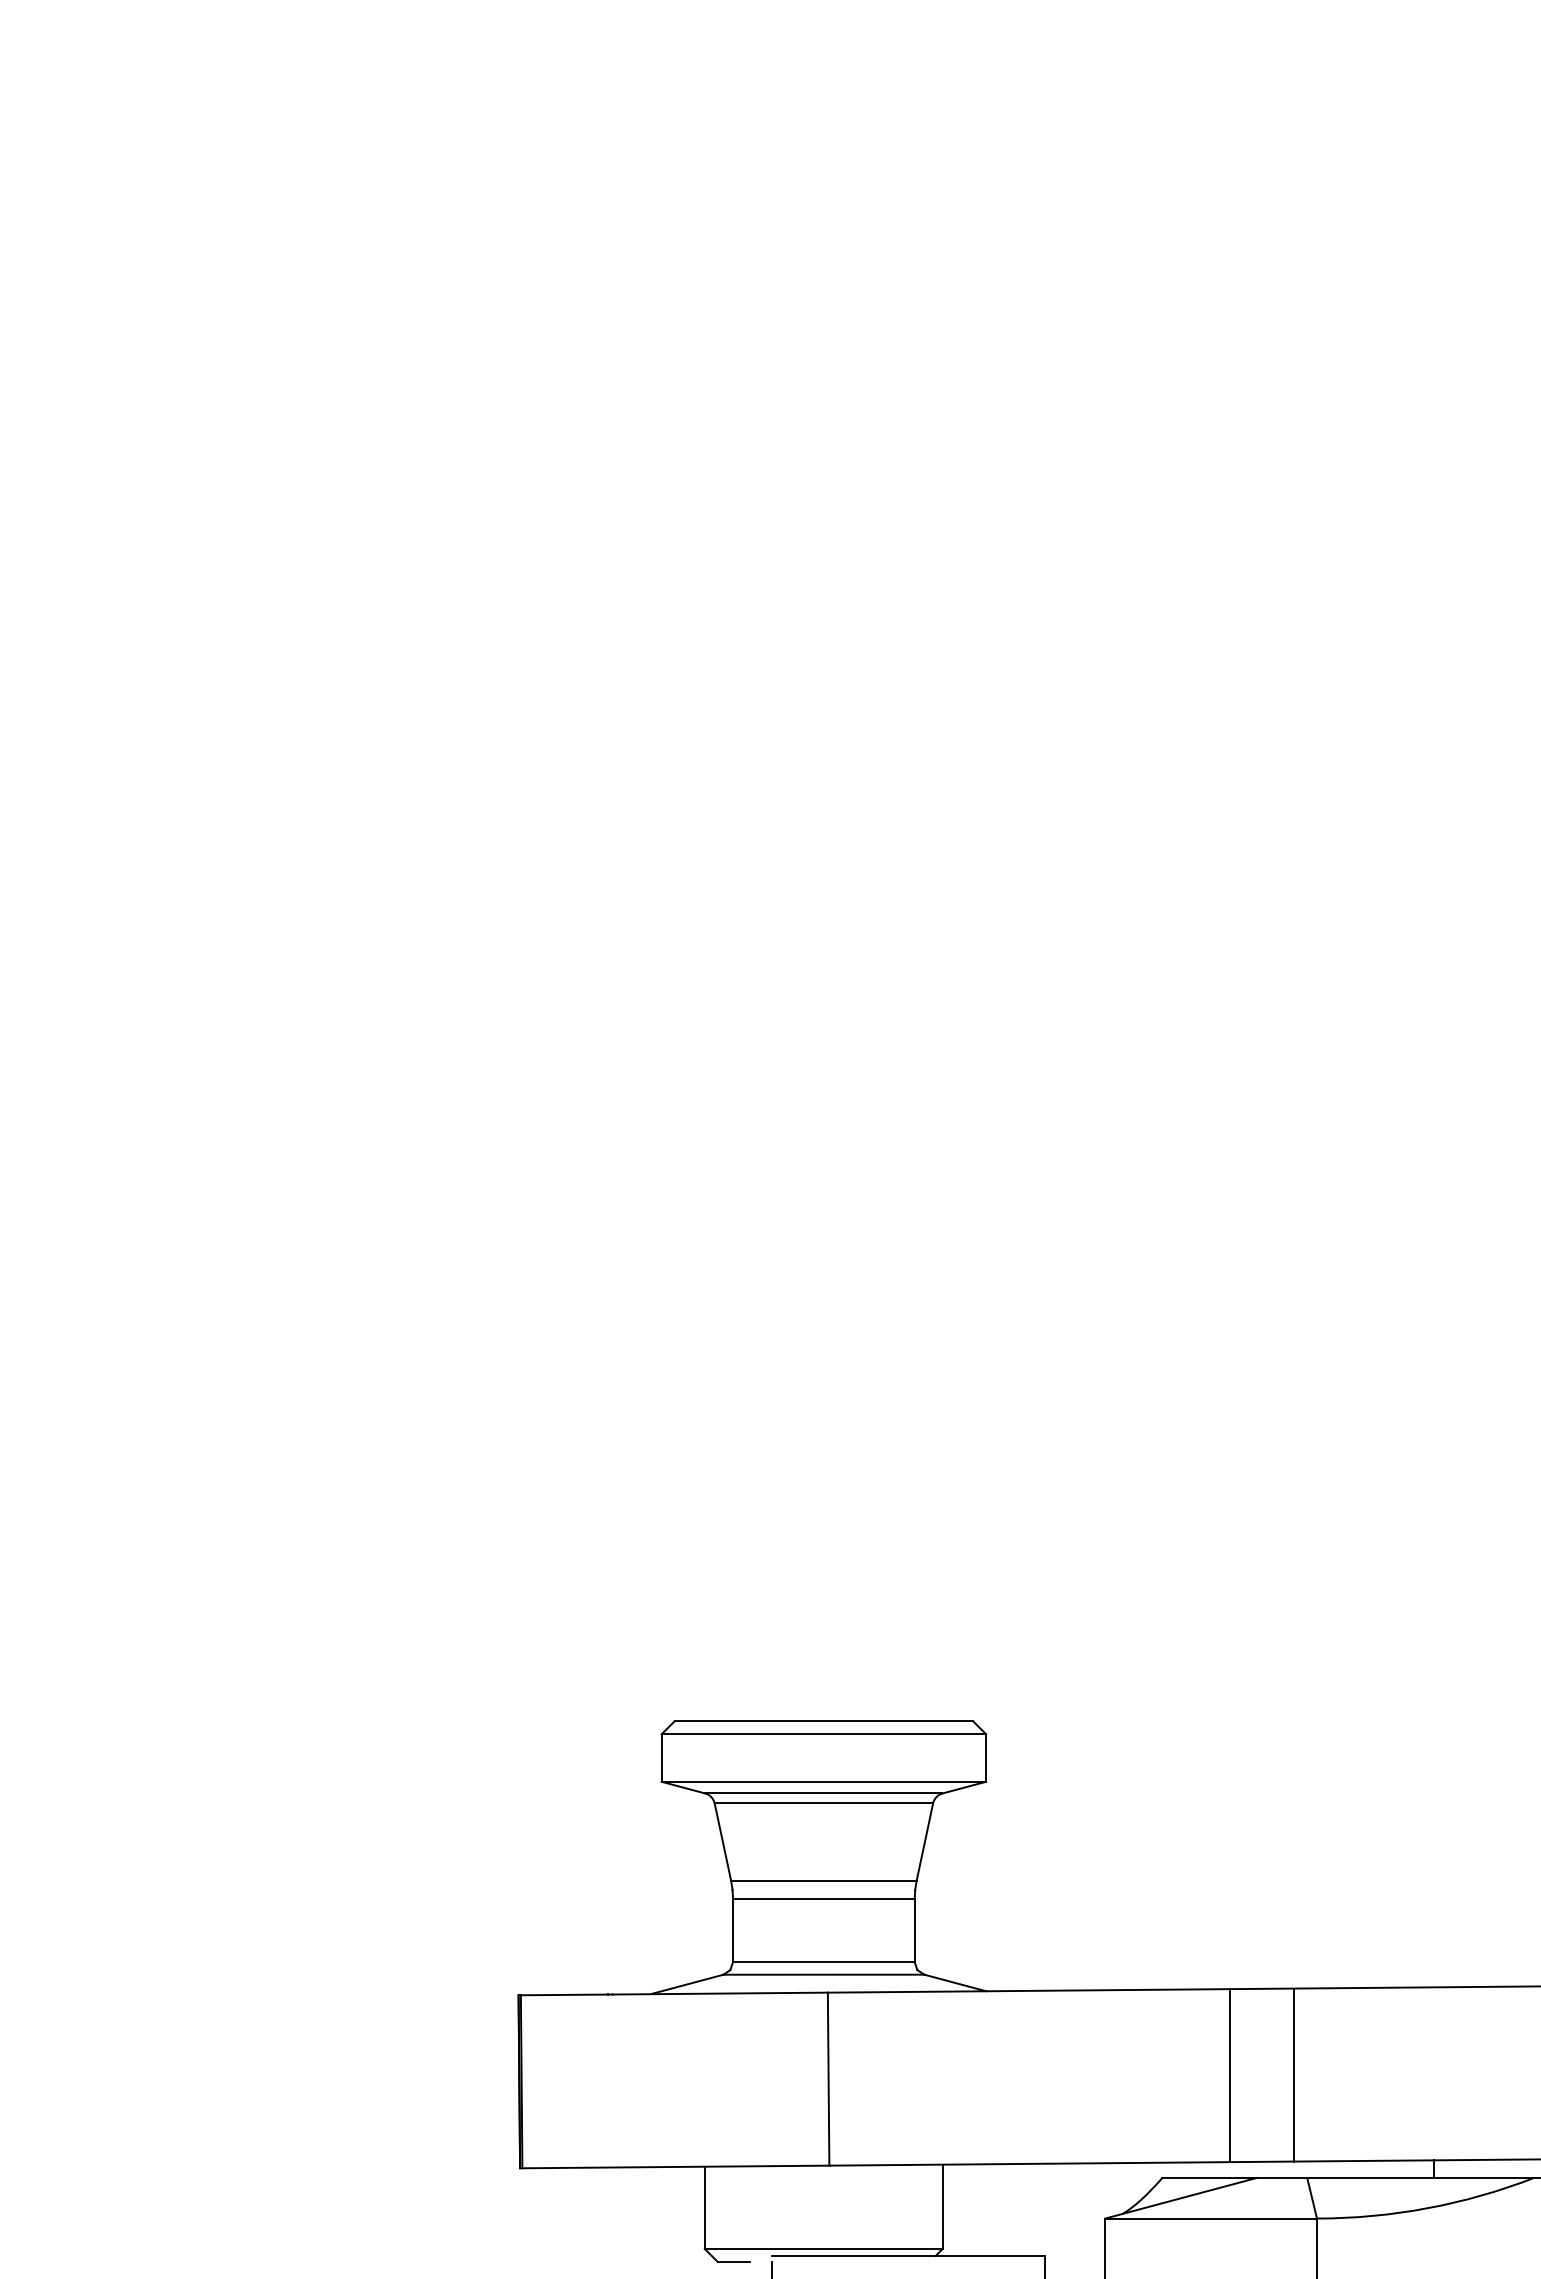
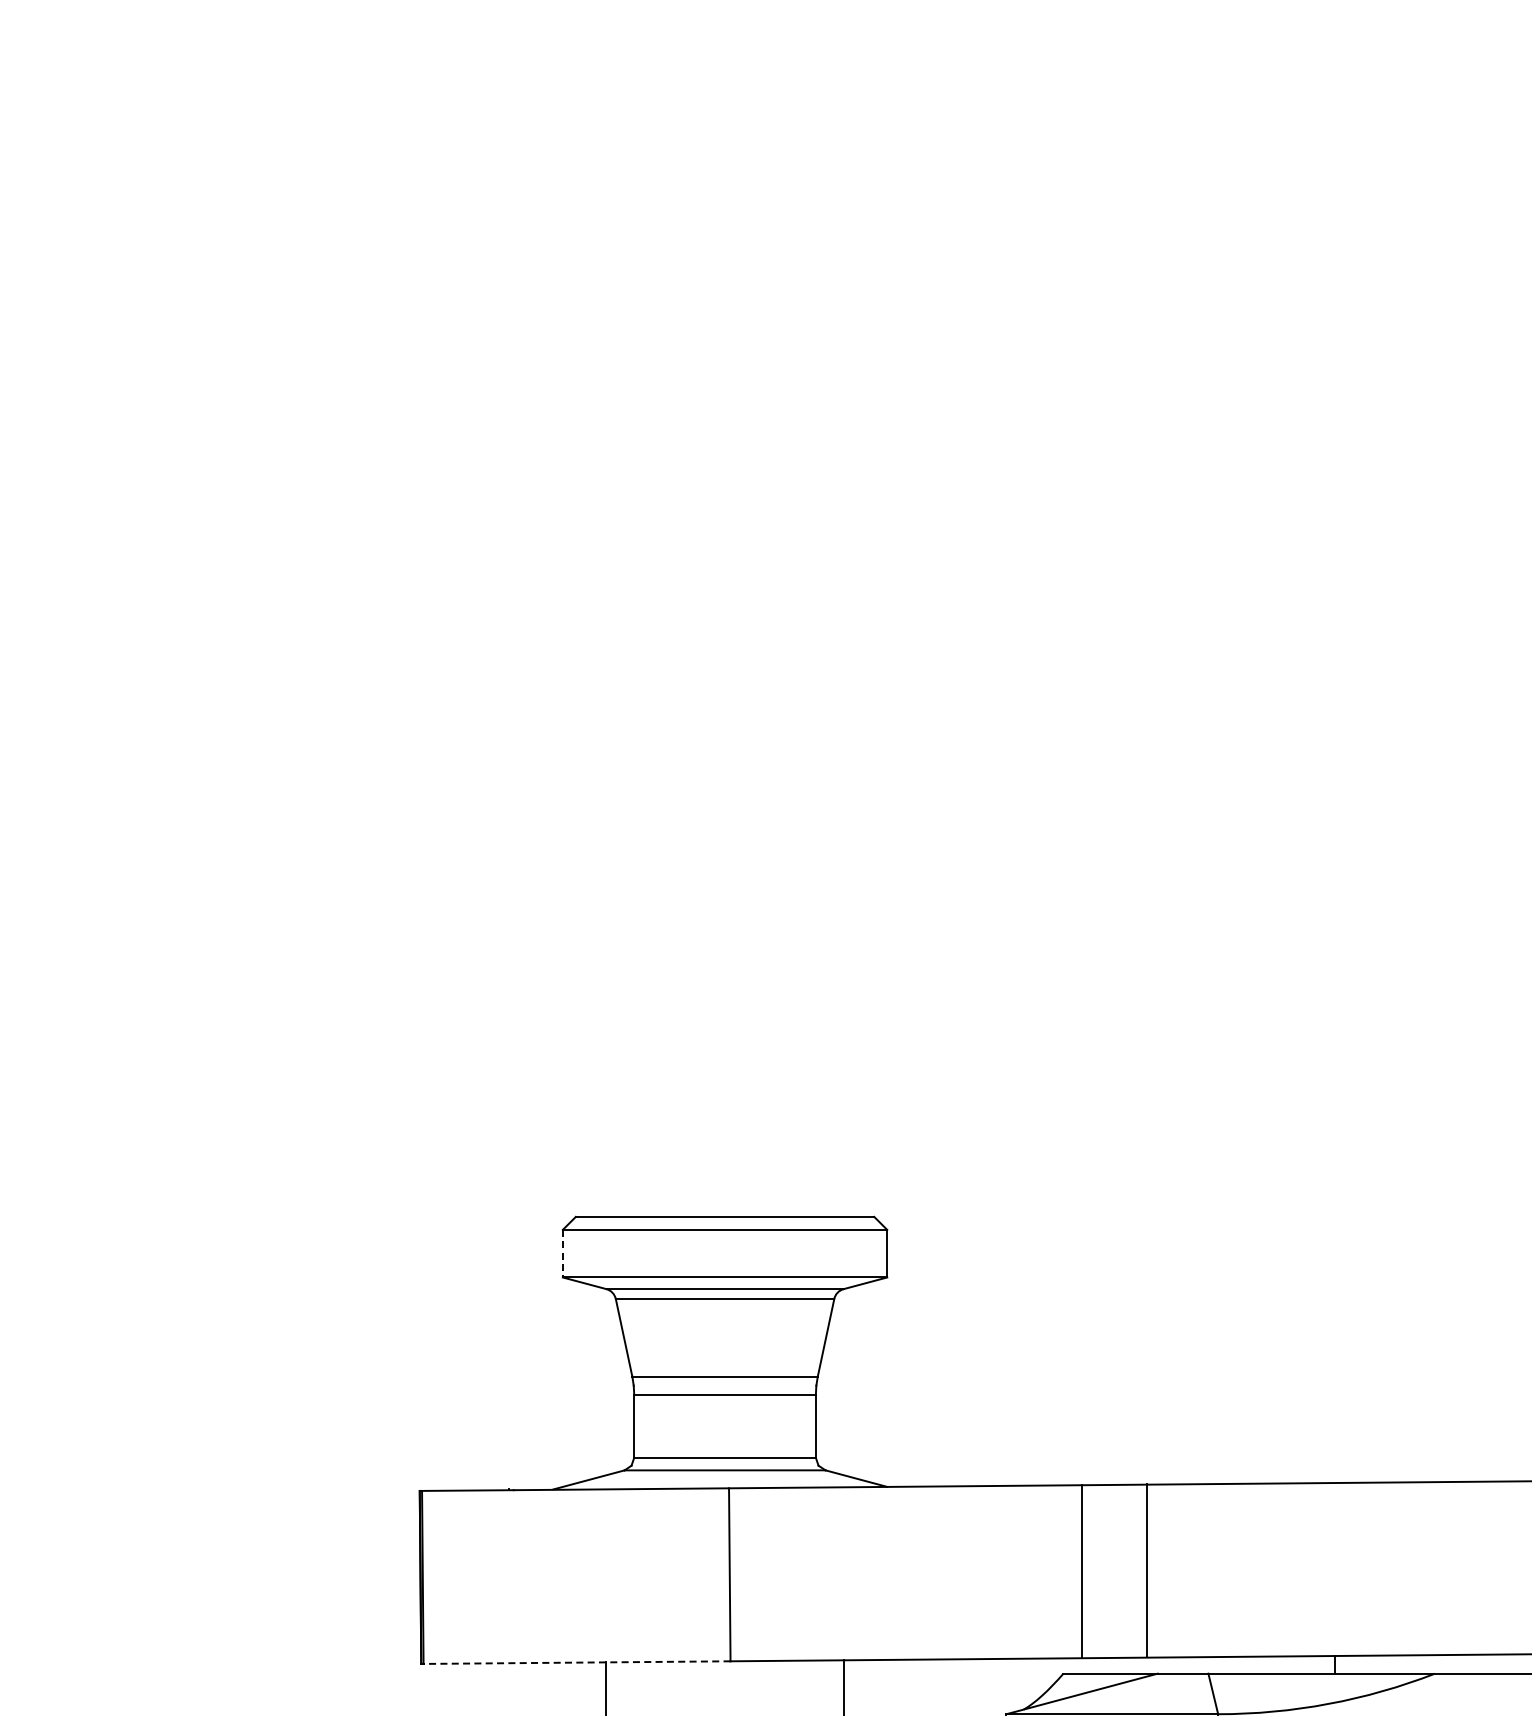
line: (661, 1758) -> (562, 1254), solid -> dashed
line: (1294, 2074) -> (1147, 1570), moved
line: (1230, 2075) -> (1081, 1571), moved
line: (675, 2166) -> (576, 1662), solid -> dashed

